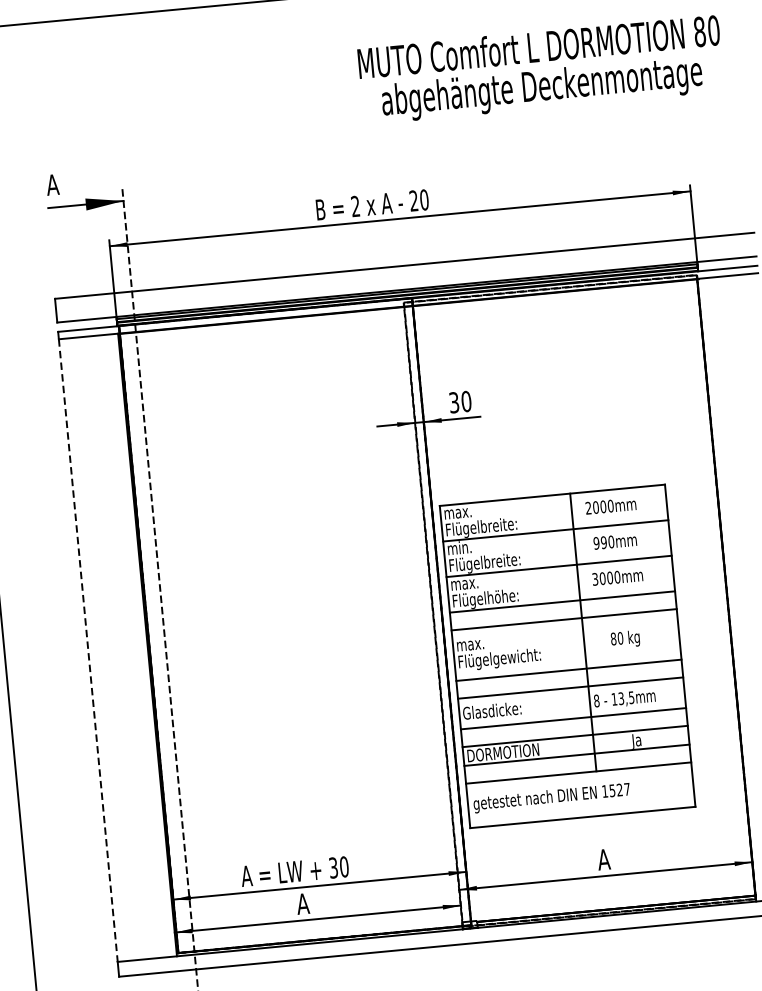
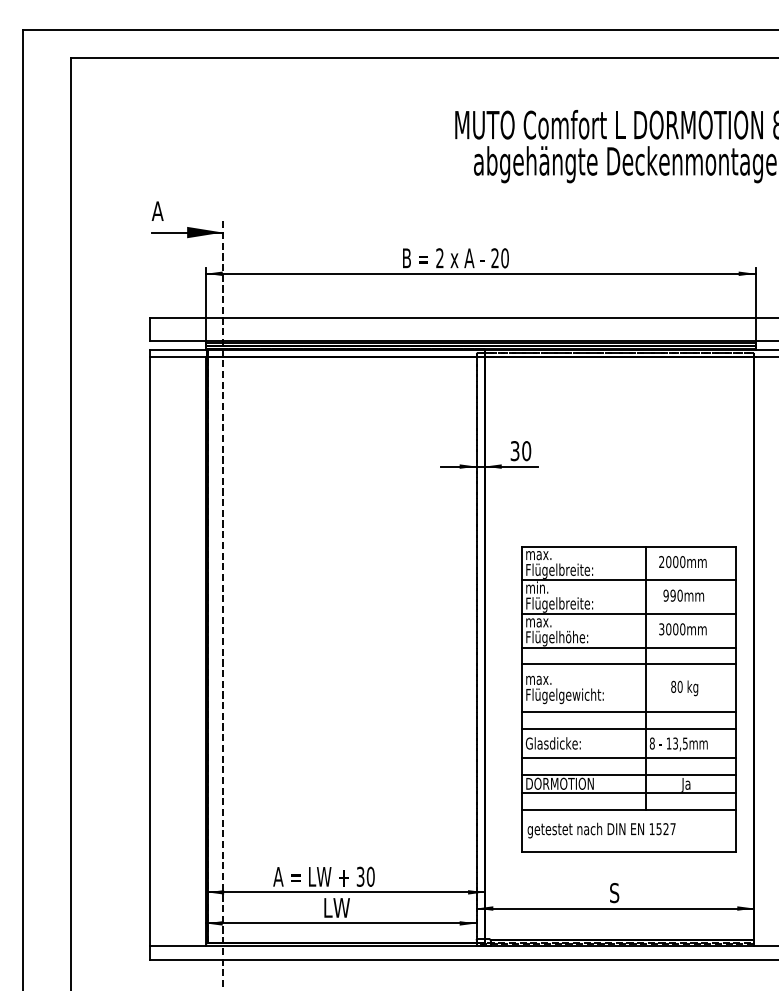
line: (87, 650) -> (149, 651), dashed -> solid
part: (567, 656) -> (628, 699), moved
text: (603, 860) -> (614, 893), A -> S
text: (310, 902) -> (335, 907), A -> LW

